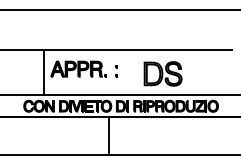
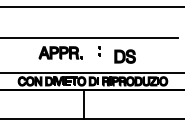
line: (43, 71) -> (33, 54), removed
part: (116, 71) -> (99, 51), moved
part: (162, 73) -> (124, 56), size x0.7

